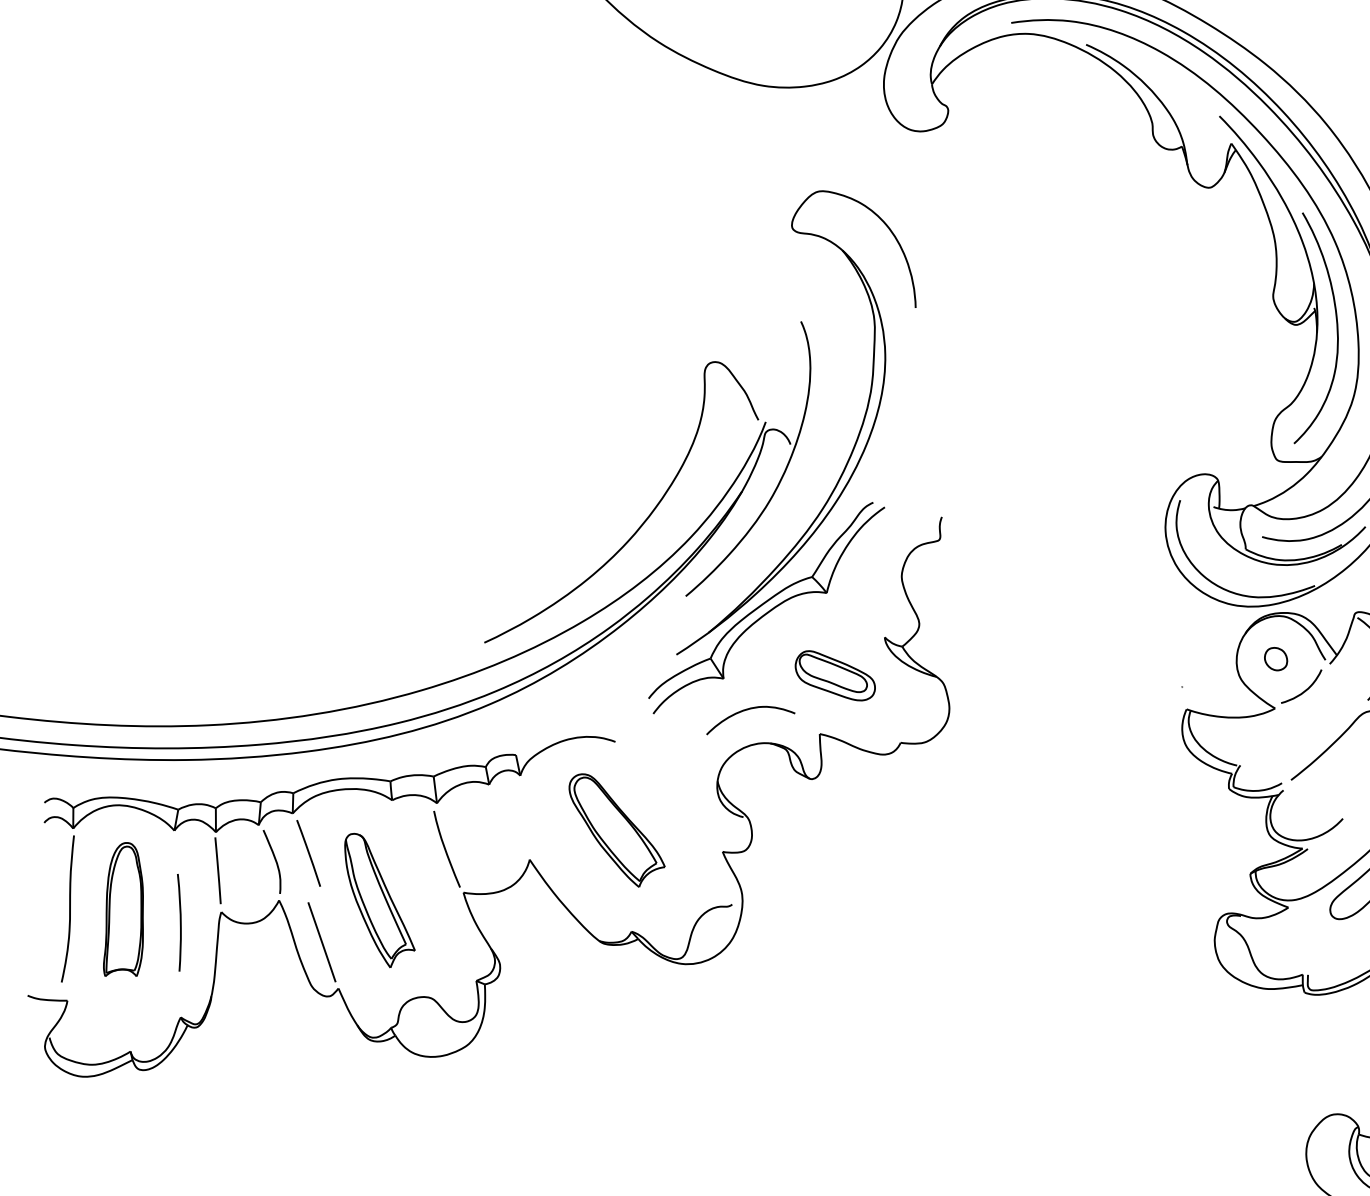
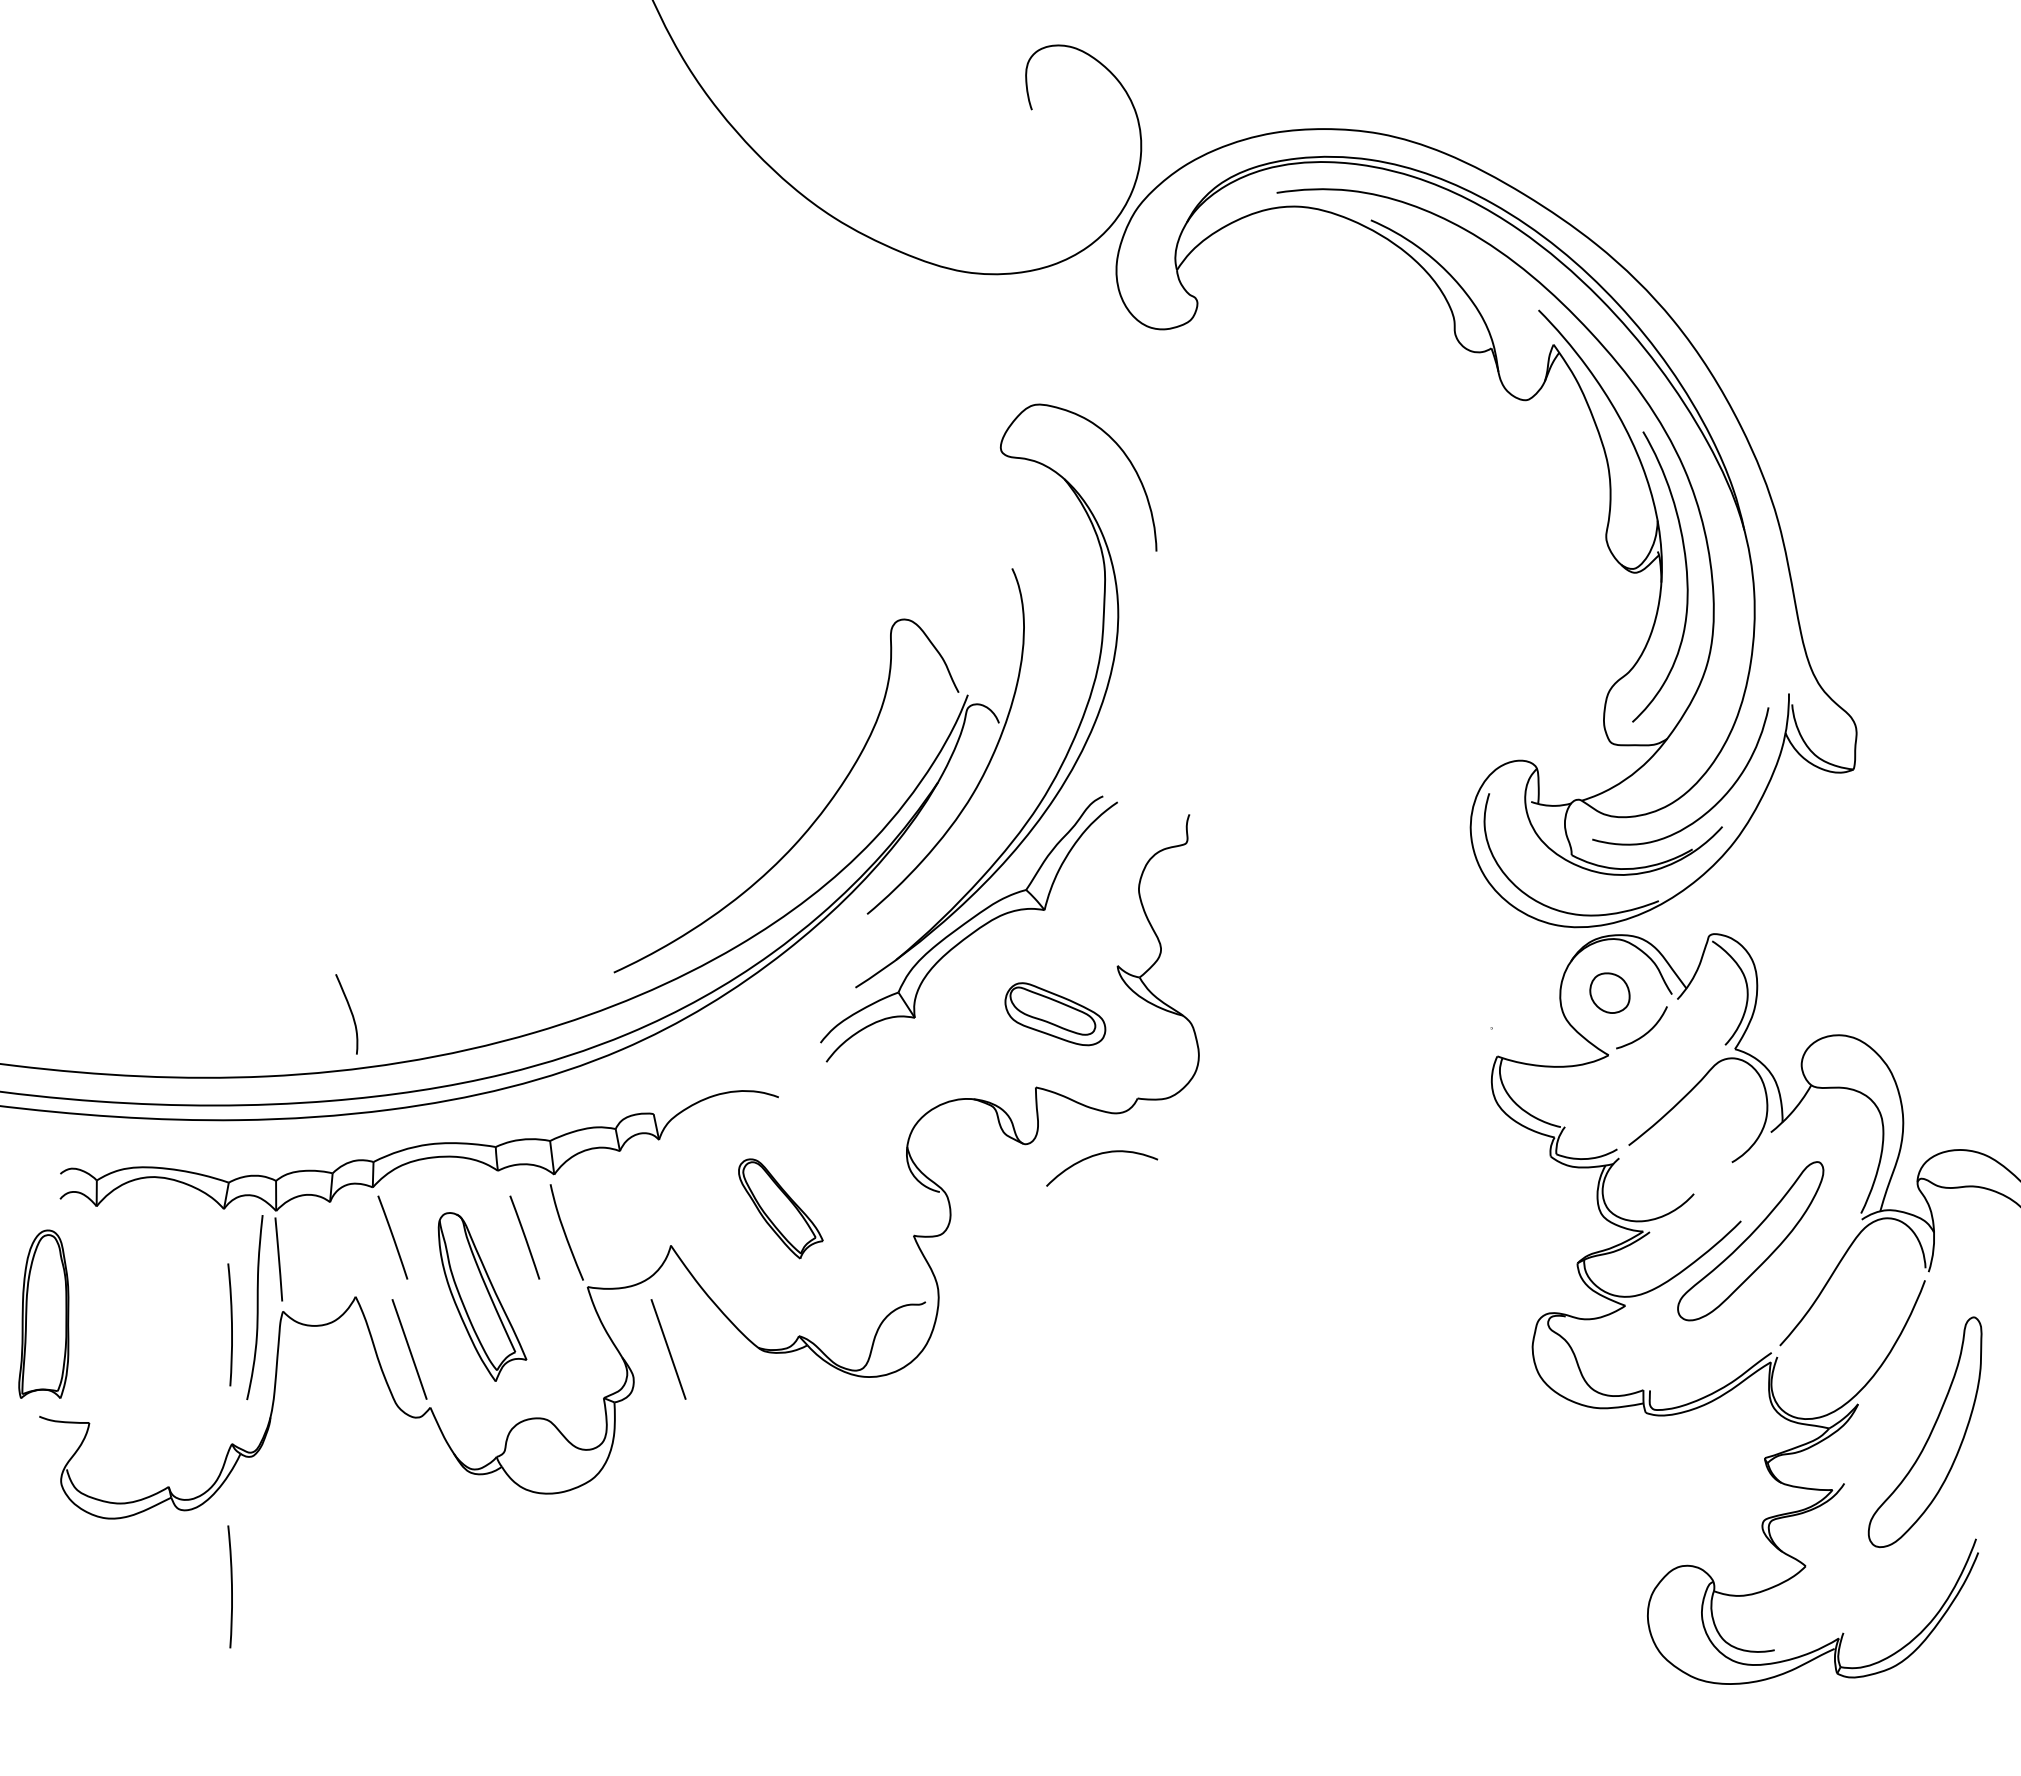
part: (1275, 659) -> (1609, 993), size x1.4
curve: (747, 710) -> (1098, 1155), moved
part: (616, 830) -> (780, 1208), size x0.7
line: (413, 853) -> (524, 1237), added
curve: (275, 860) -> (350, 1012), moved
curve: (69, 908) -> (256, 1307), moved
part: (123, 908) -> (43, 1313), moved
line: (527, 942) -> (668, 1349), added
curve: (180, 1130) -> (231, 1586), added

